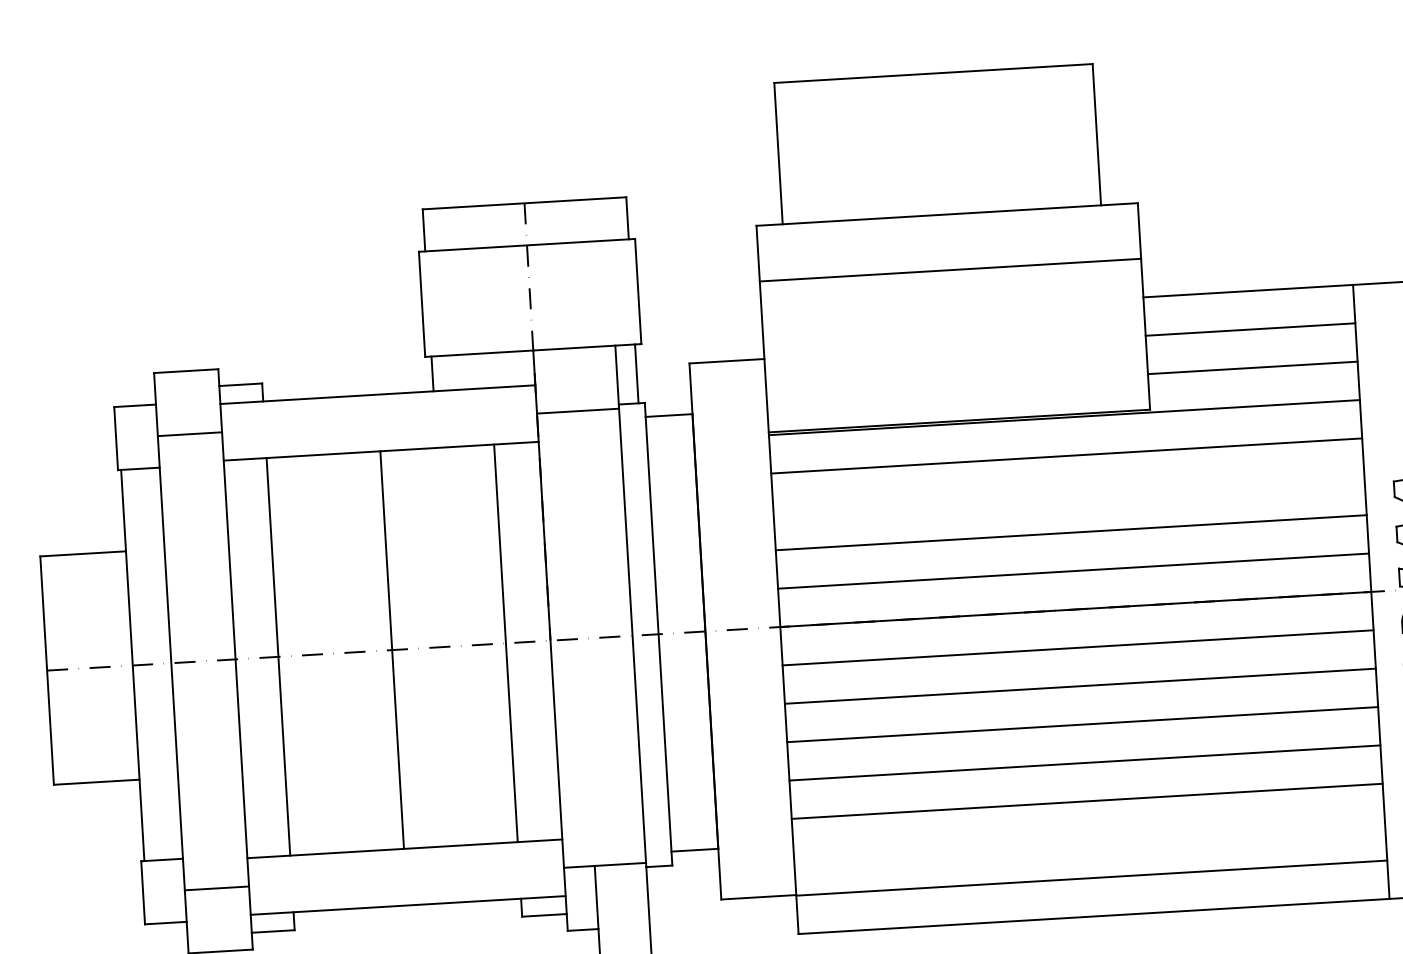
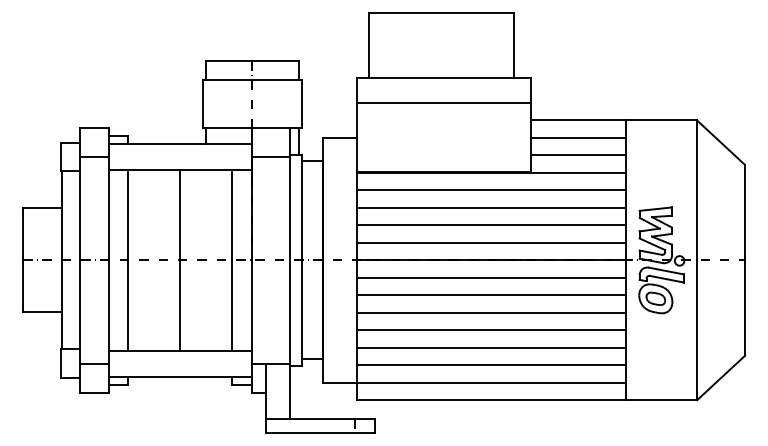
line: (1068, 493) -> (491, 207), added
line: (1088, 840) -> (491, 365), added

